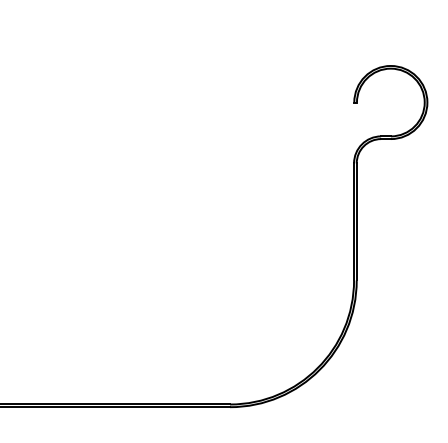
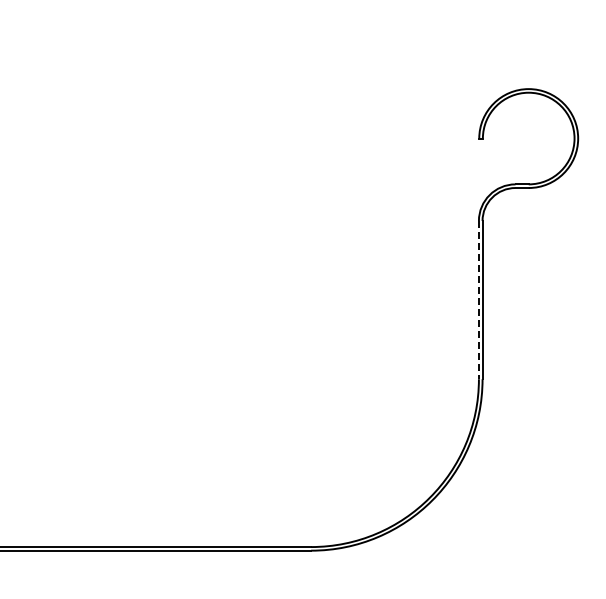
line: (353, 222) -> (478, 300), solid -> dashed

